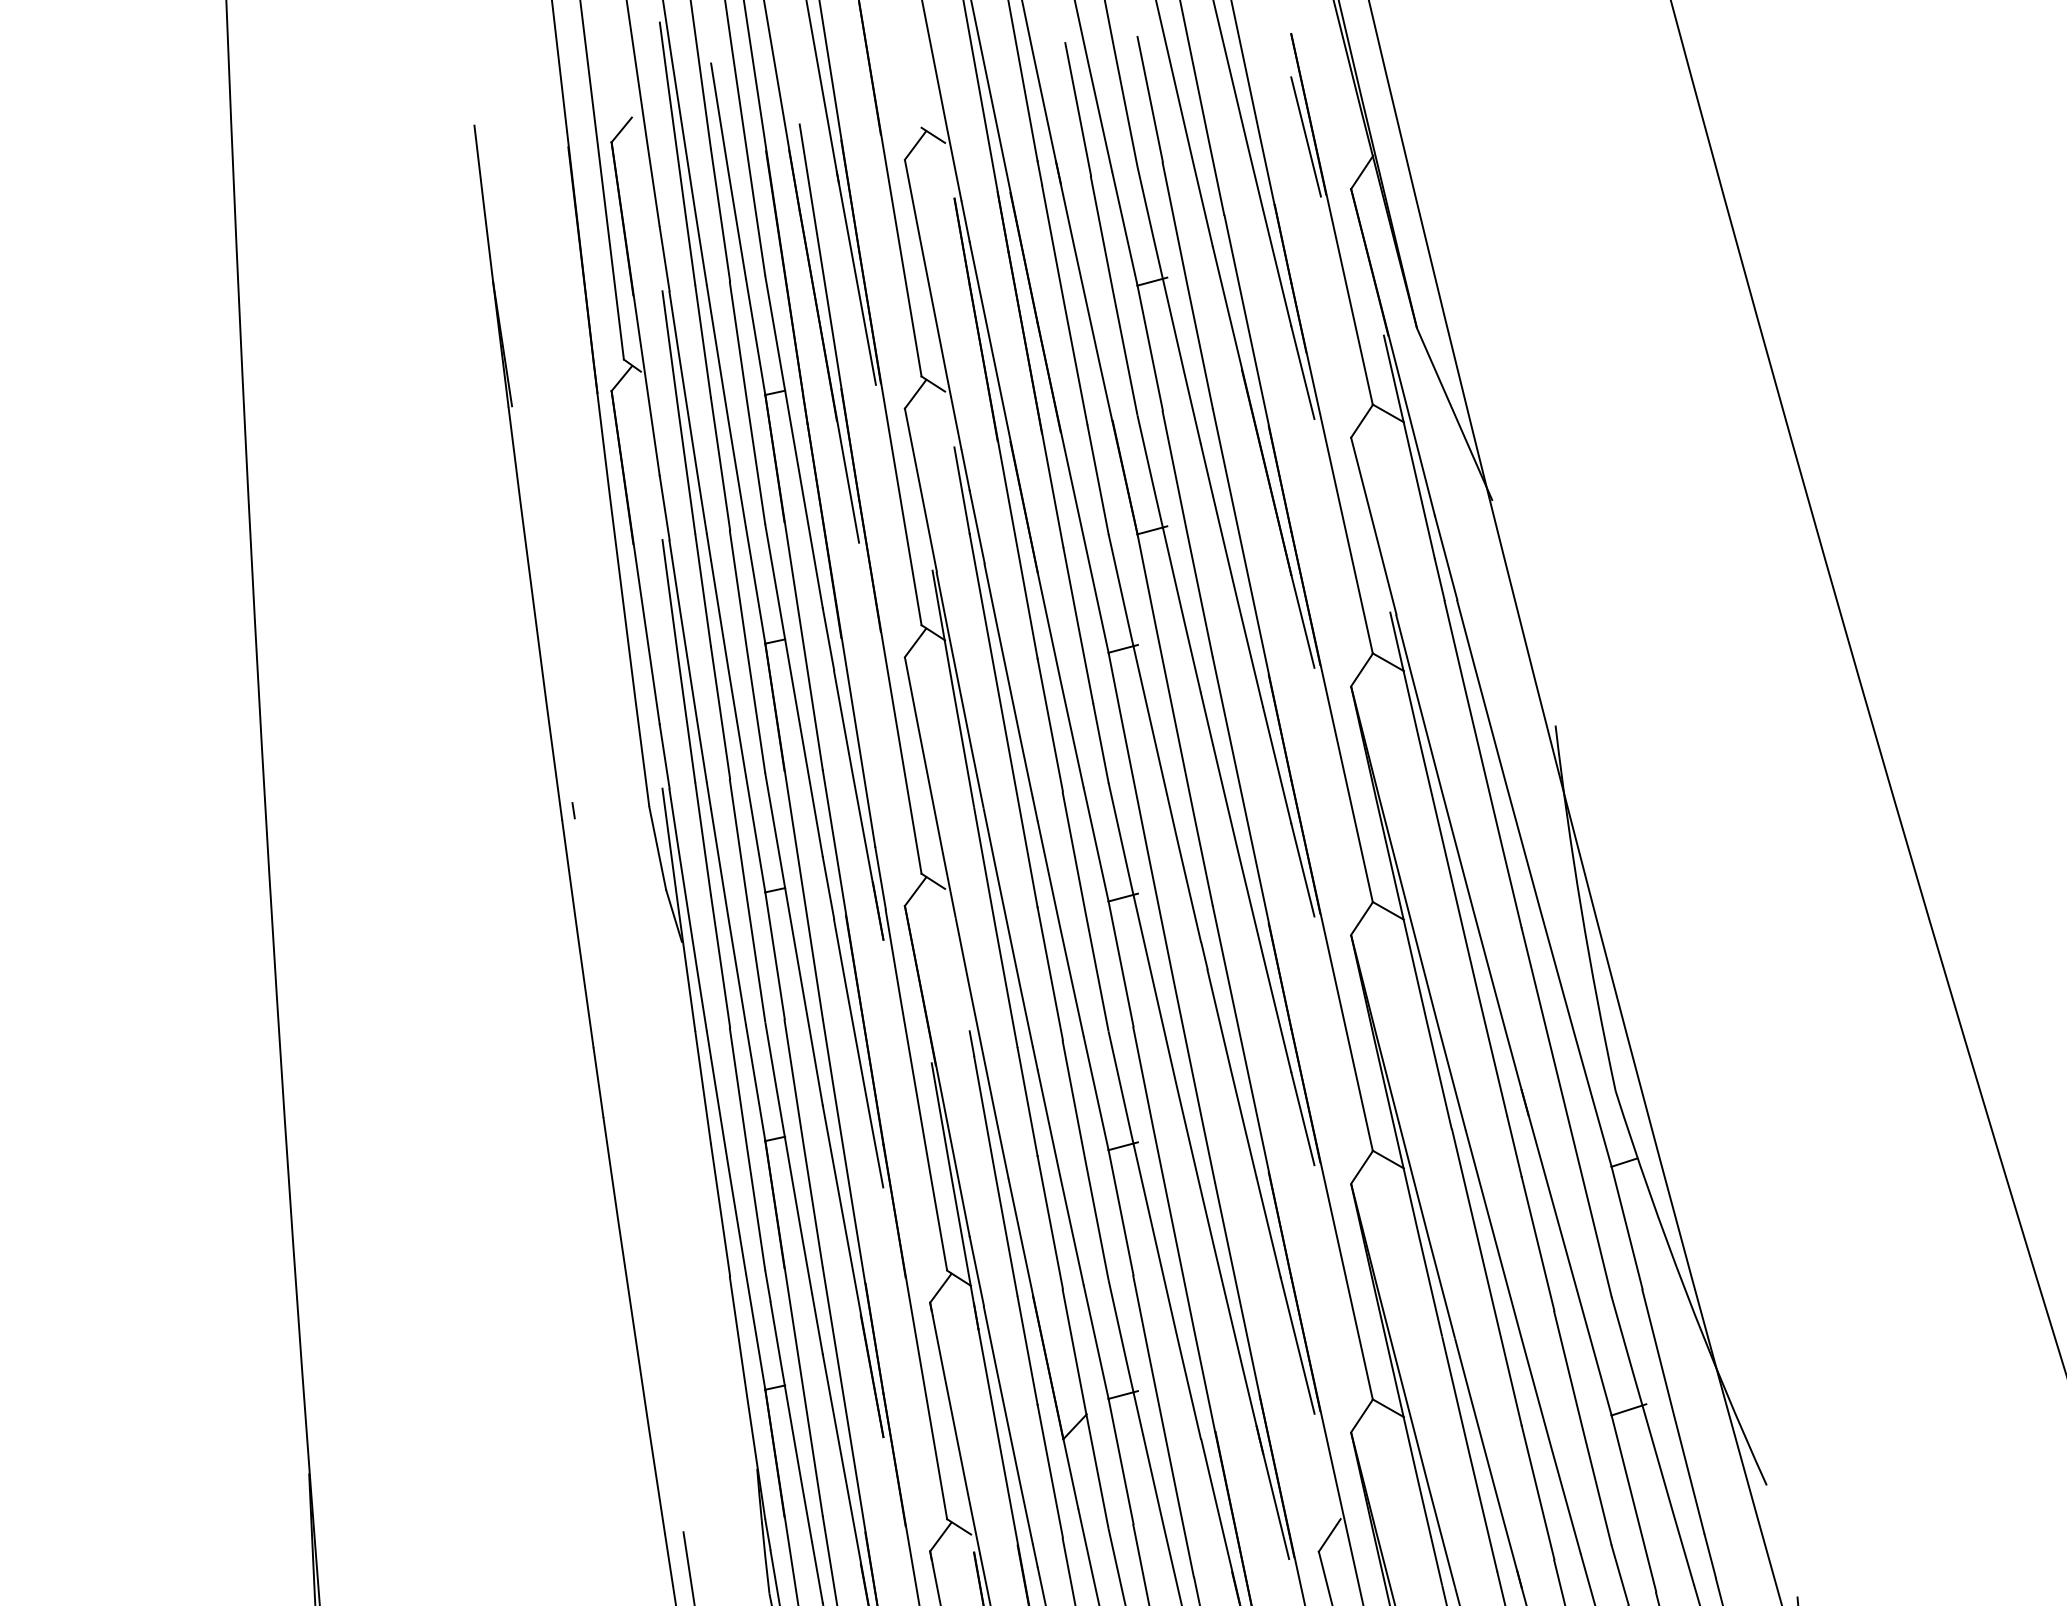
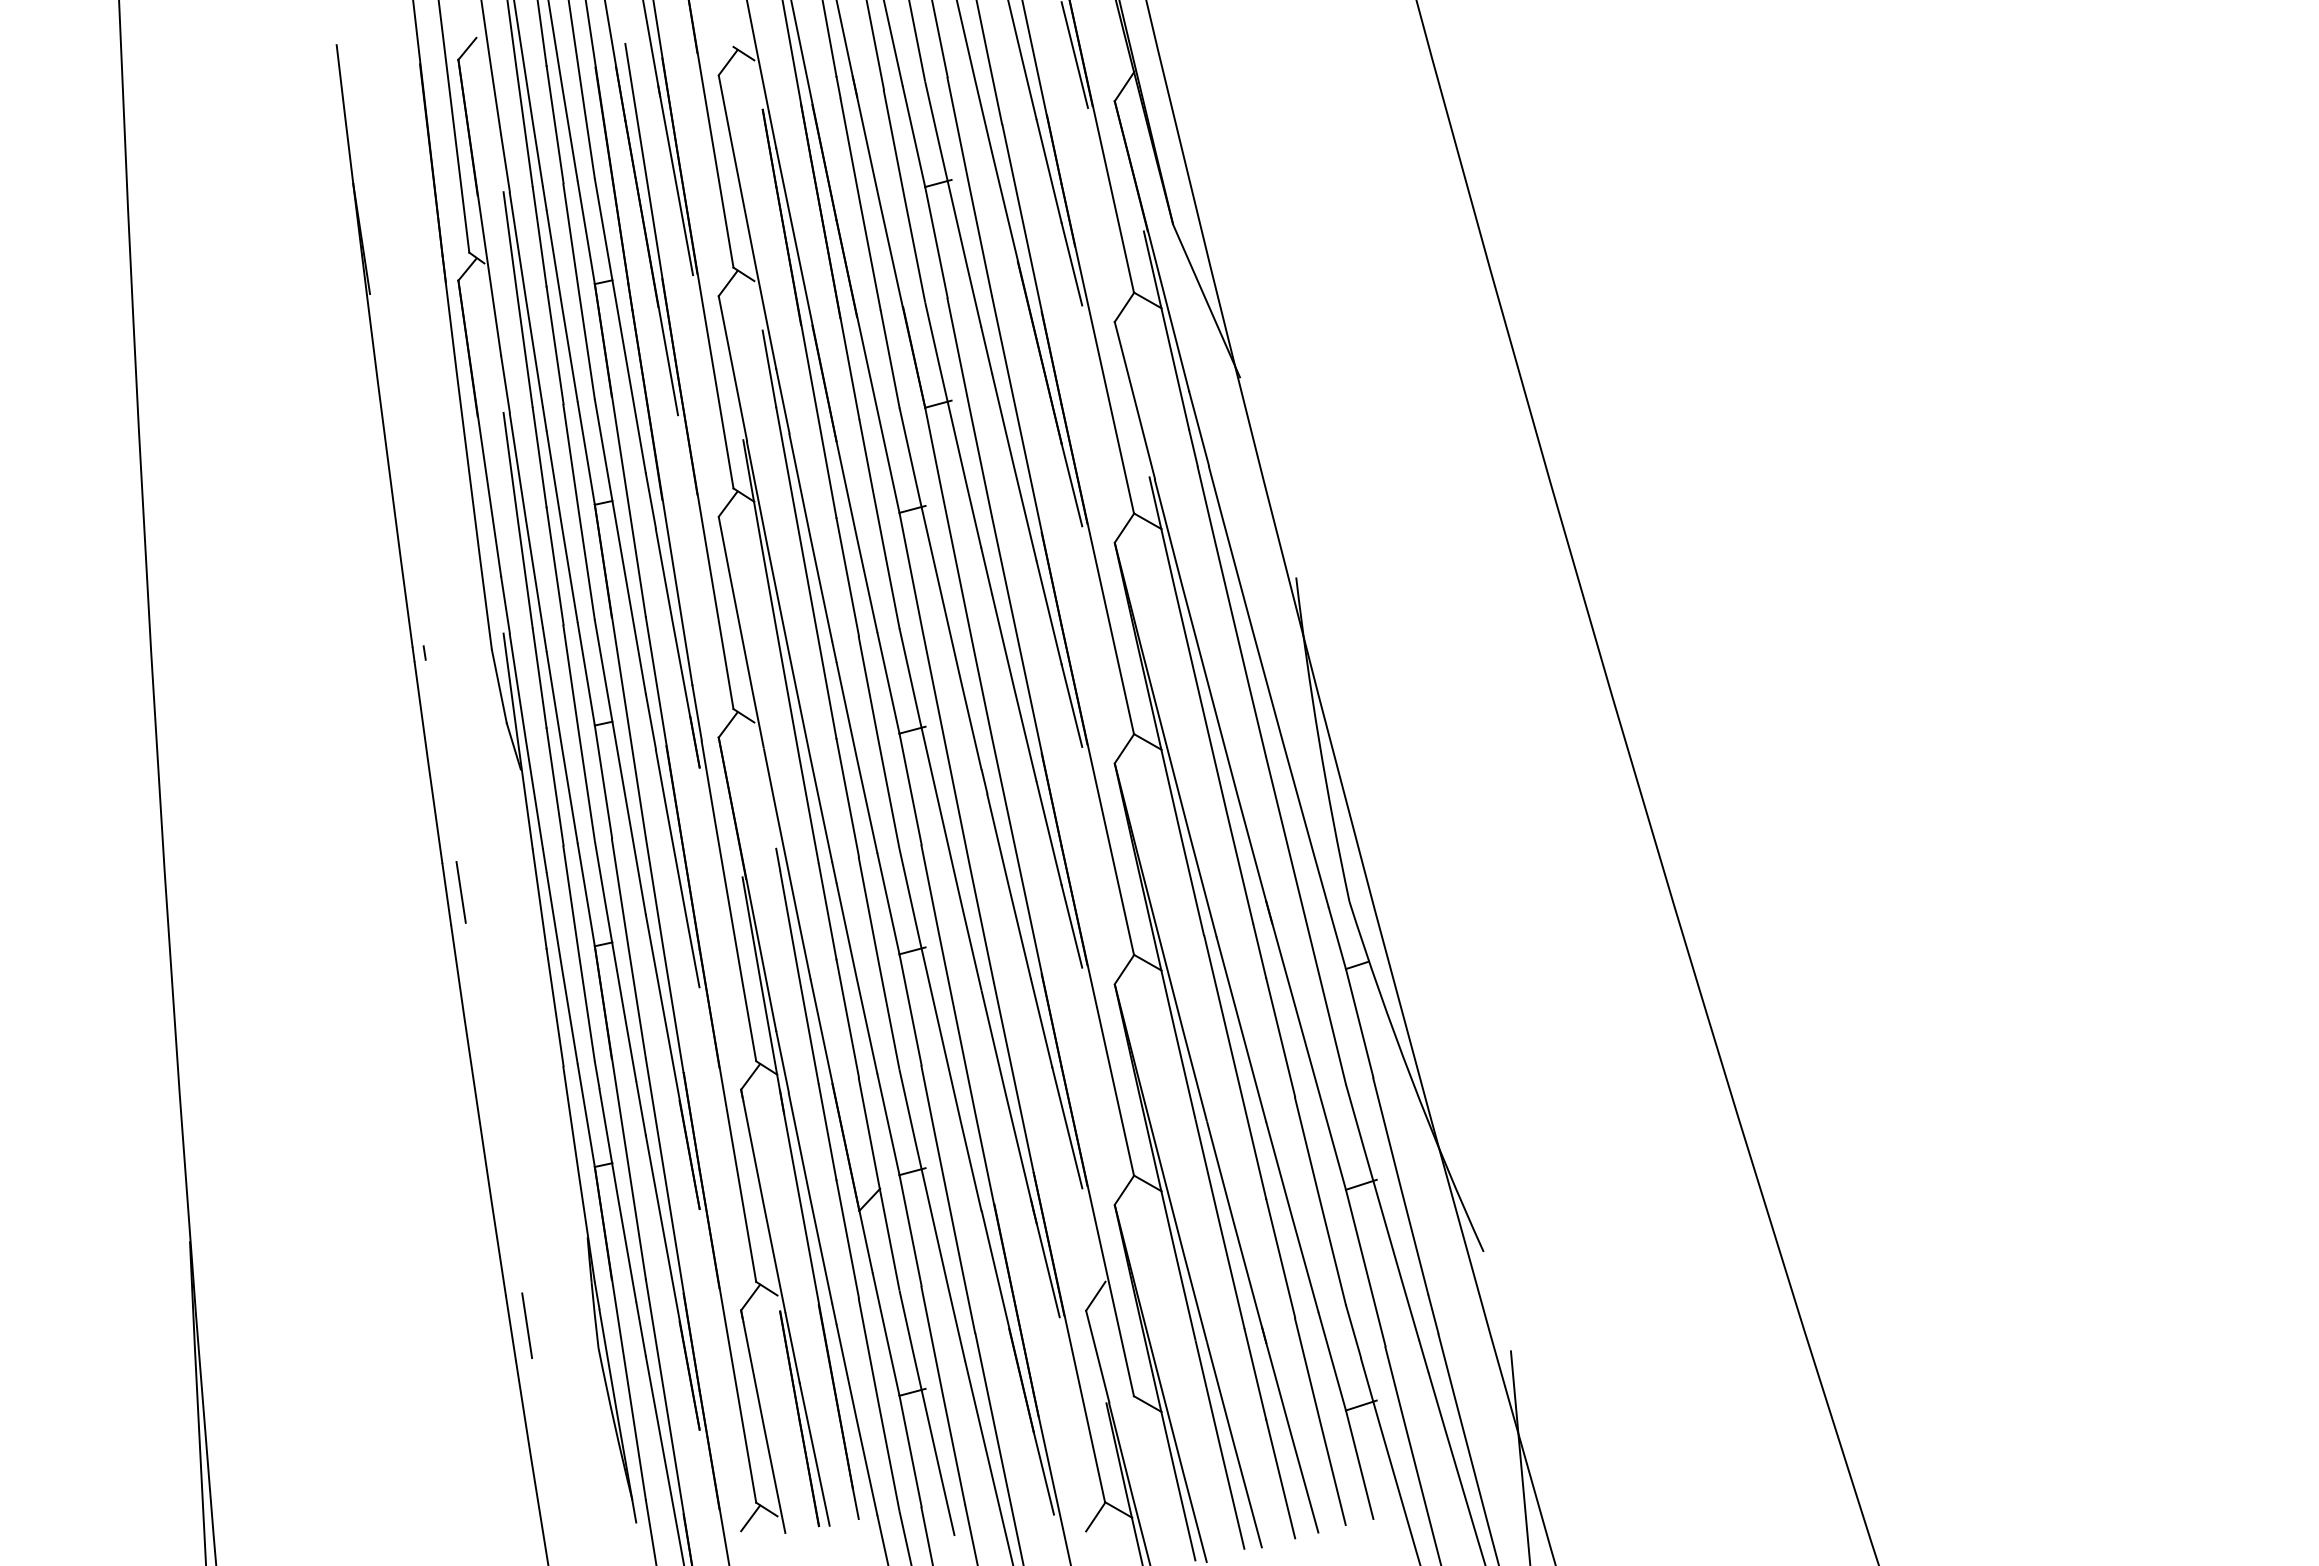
line: (613, 1080) -> (460, 892), added

